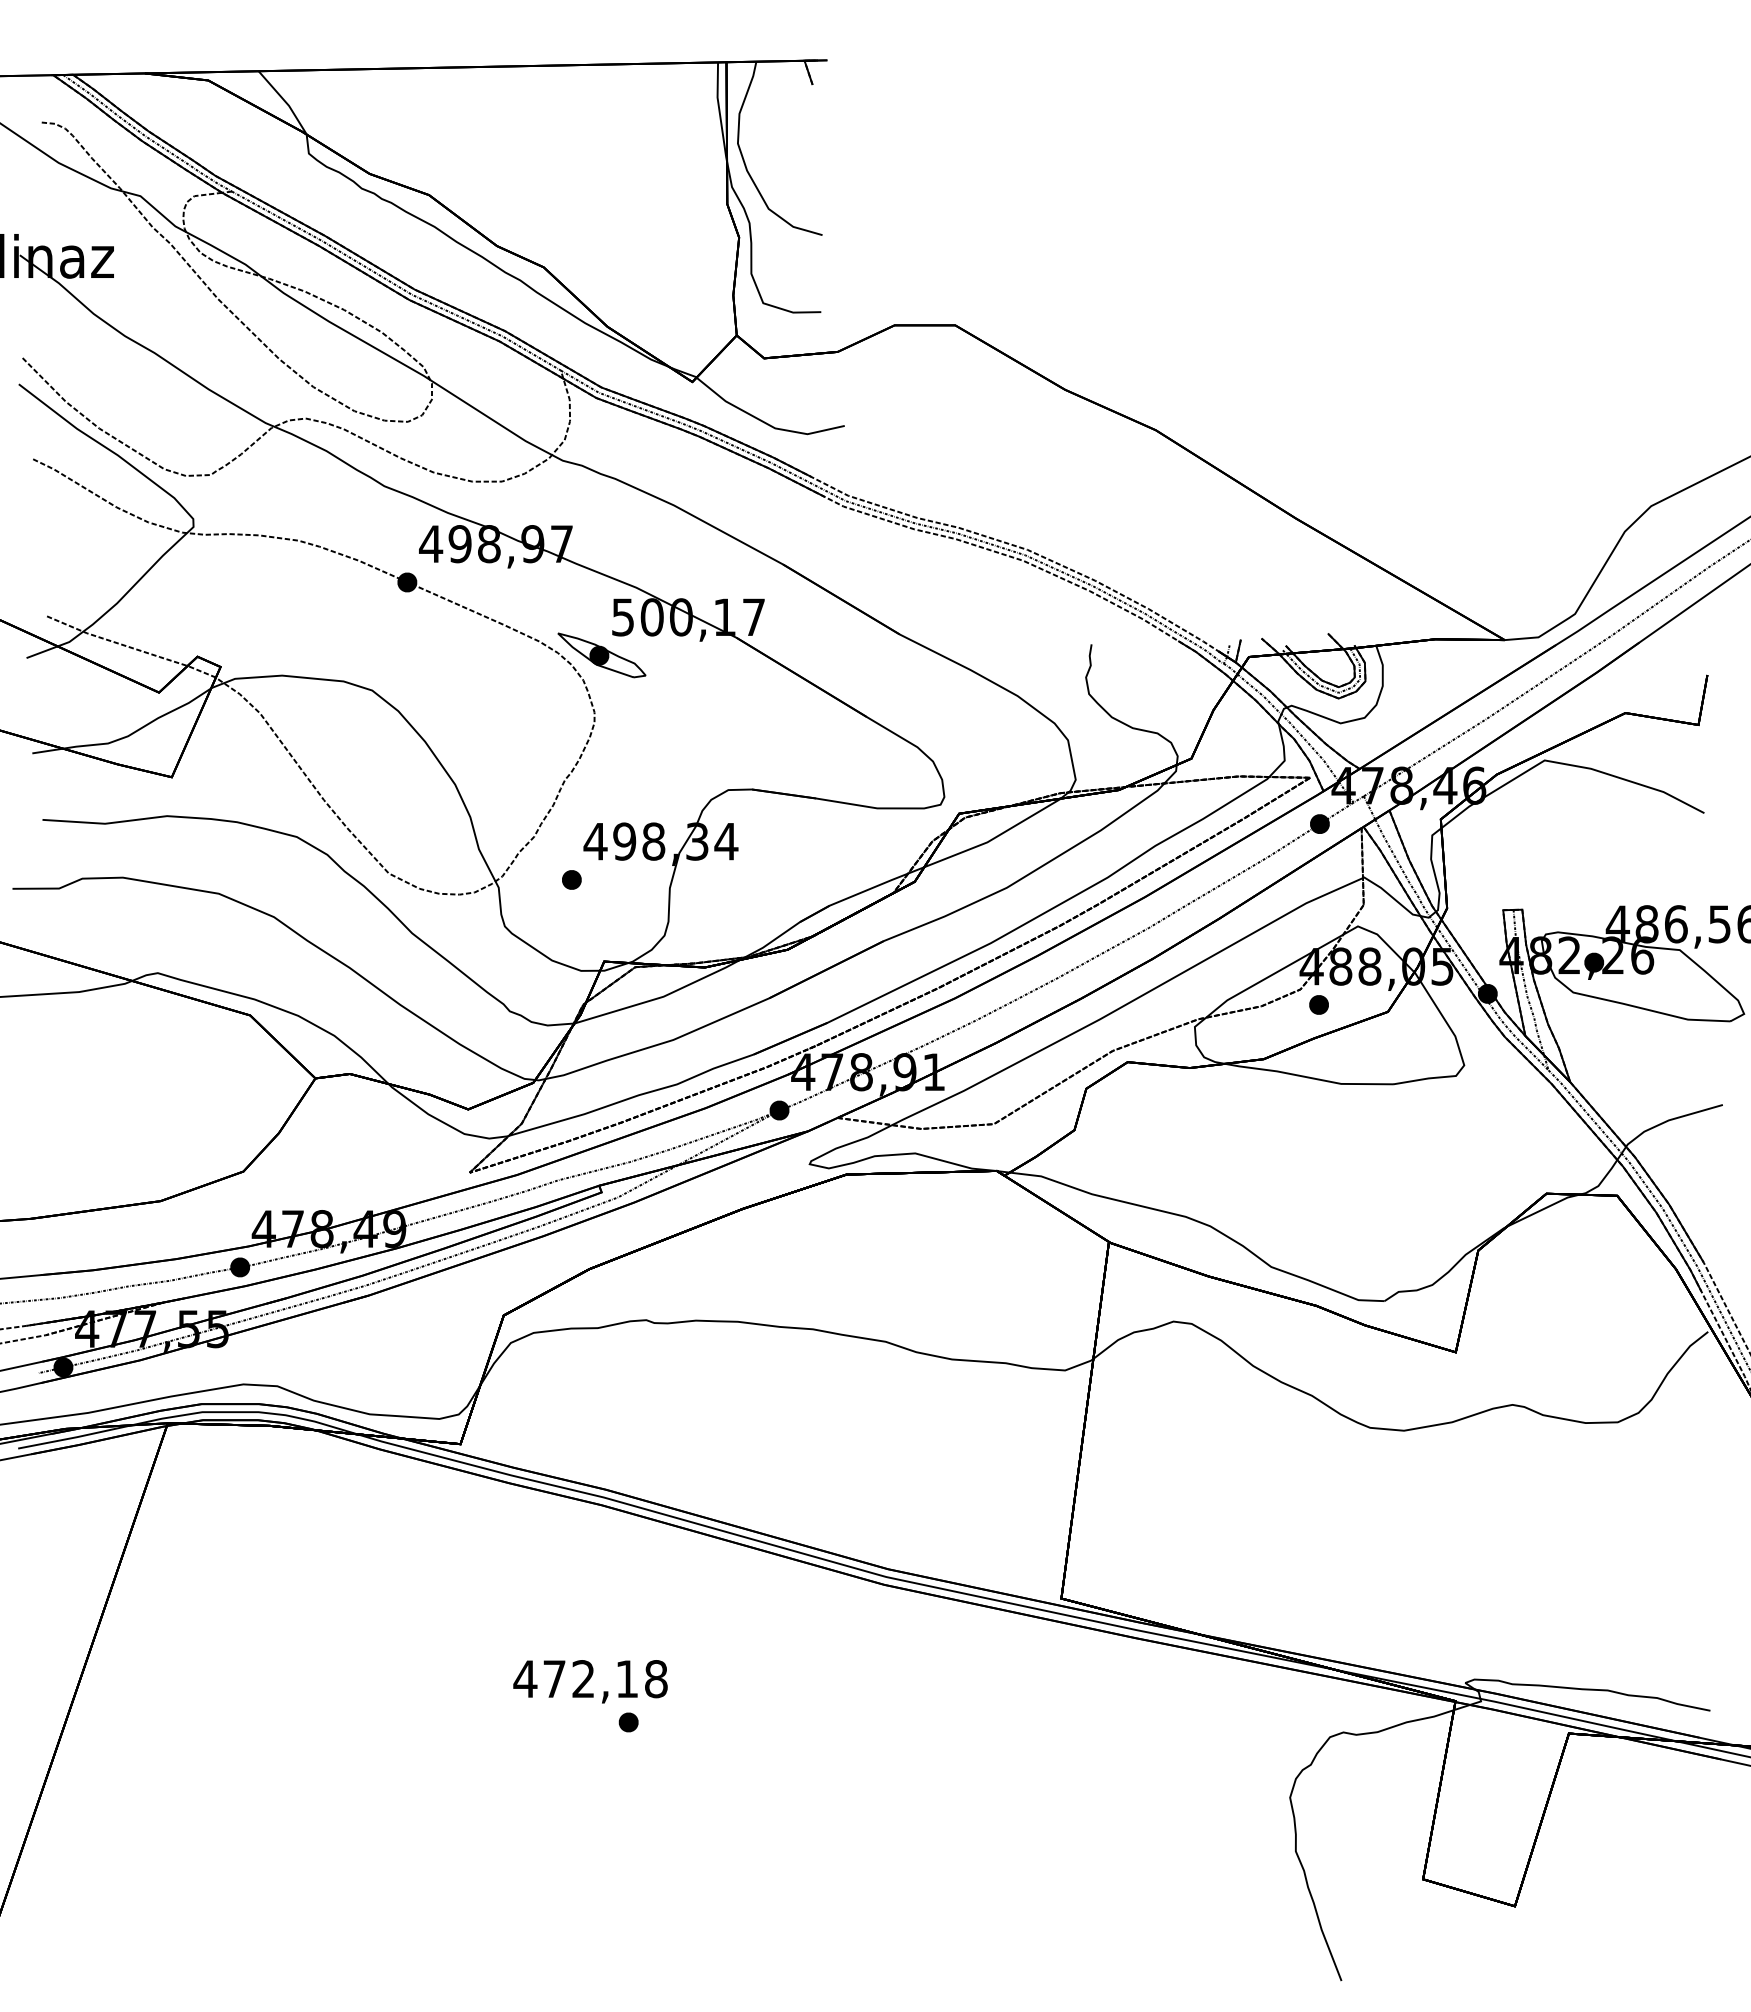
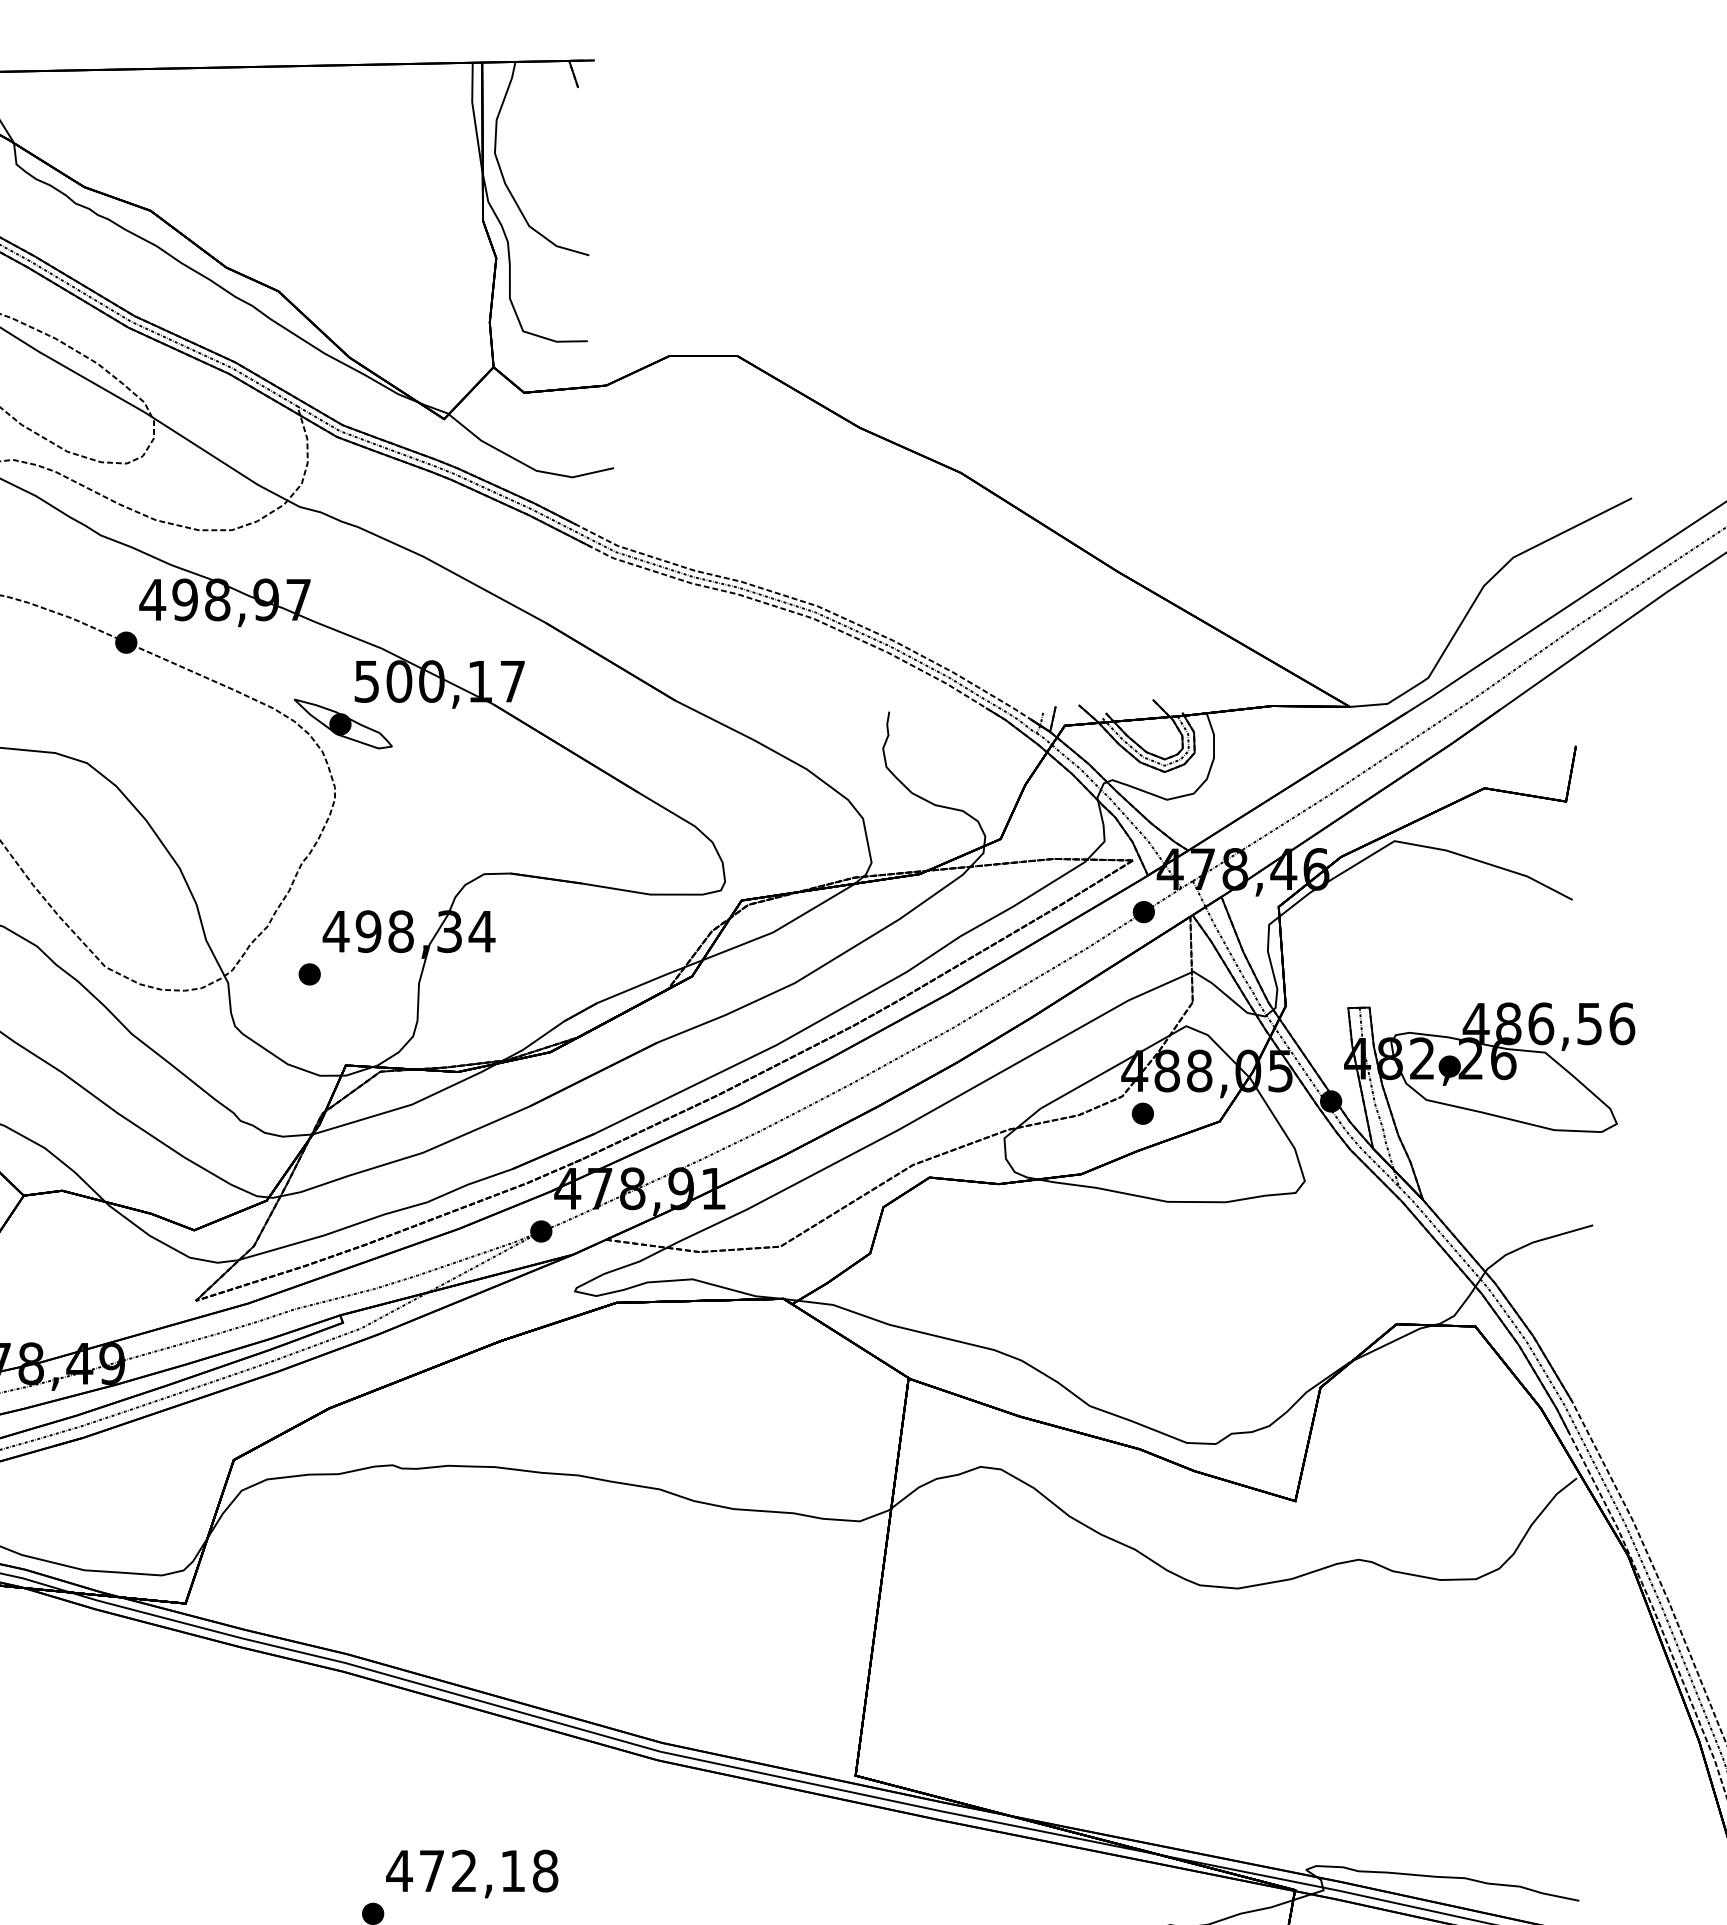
text: (590, 1681) -> (472, 1873), moved

